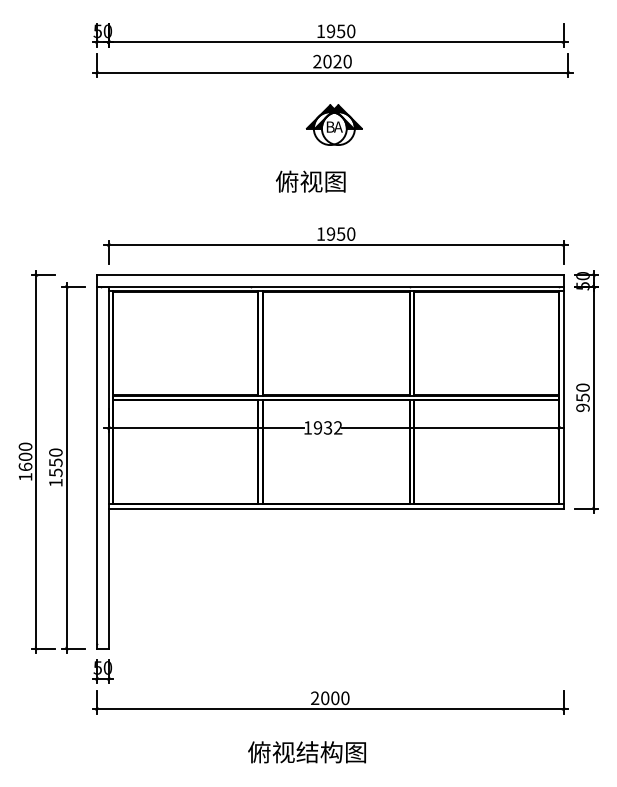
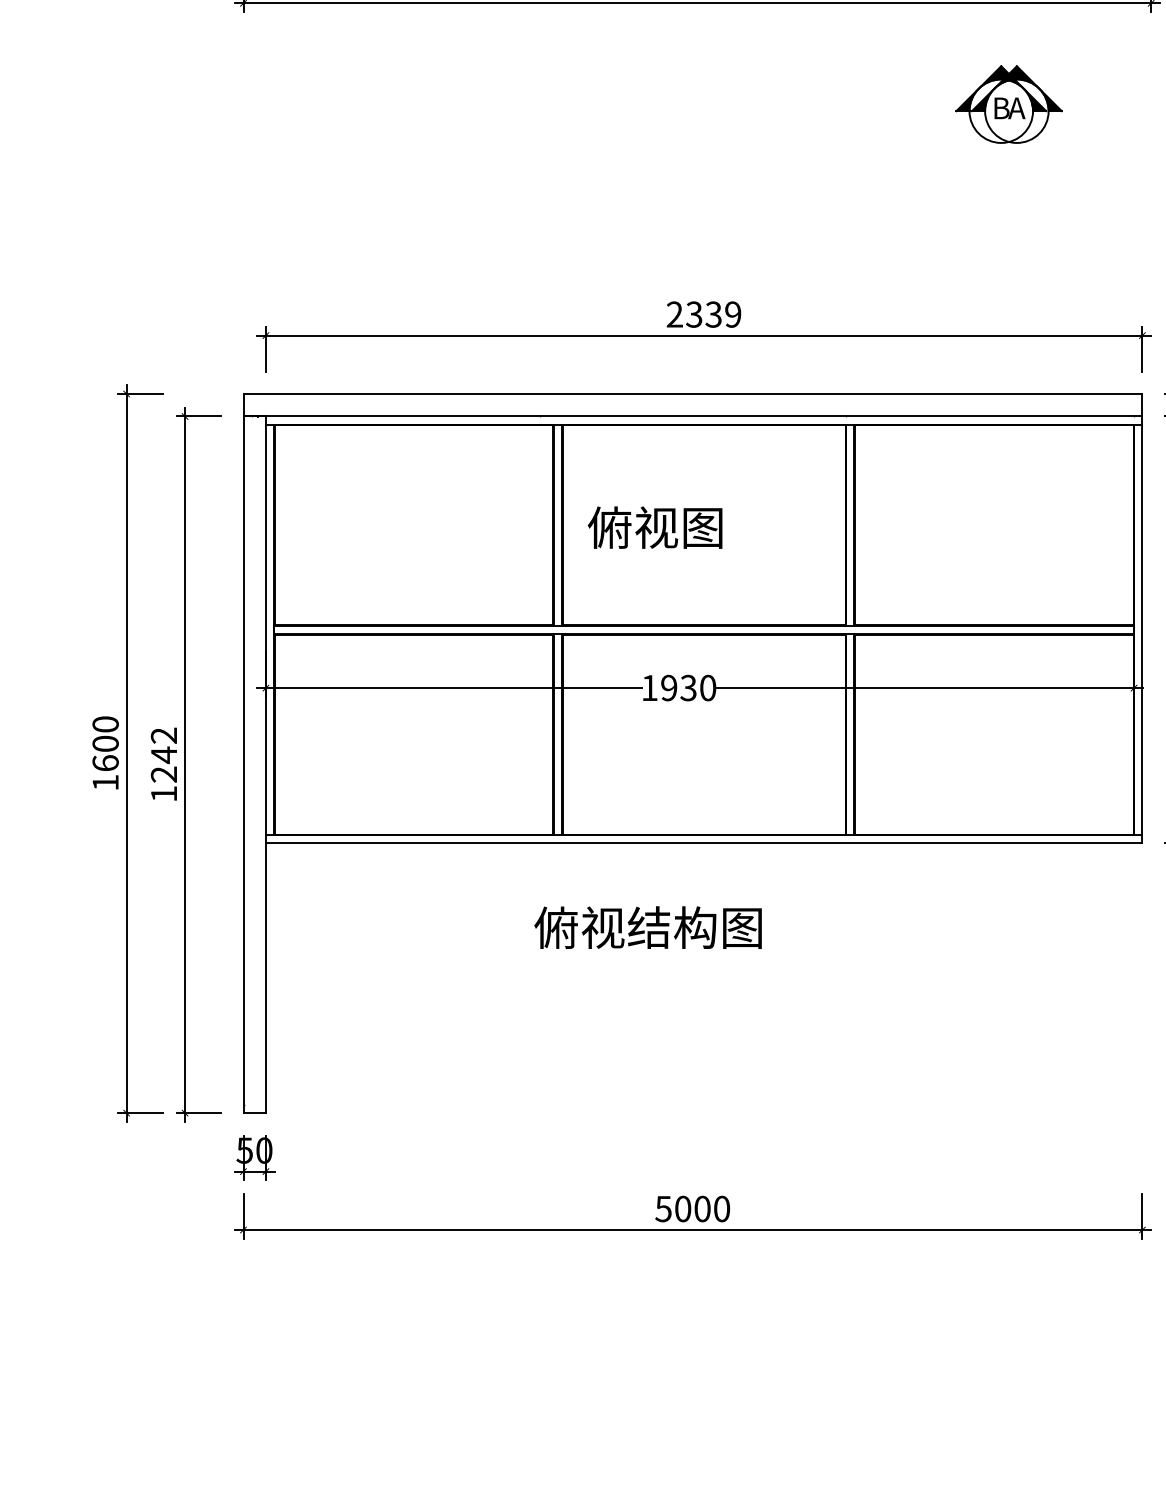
part: (333, 124) -> (1007, 103), moved
text: (310, 181) -> (654, 527), moved
text: (335, 233) -> (702, 313), 1950 -> 2339
text: (338, 427) -> (708, 687), 1932 -> 1930
text: (55, 462) -> (163, 754), 1550 -> 1242
text: (314, 698) -> (662, 1209), 2000 -> 5000
text: (306, 752) -> (647, 928), moved

